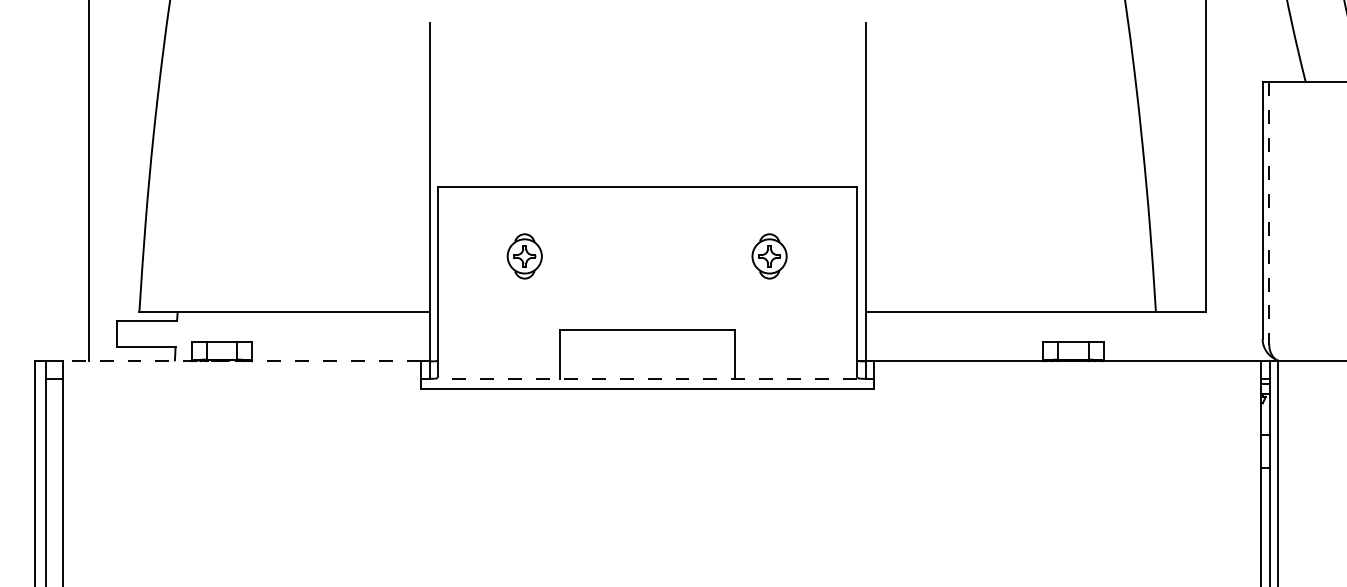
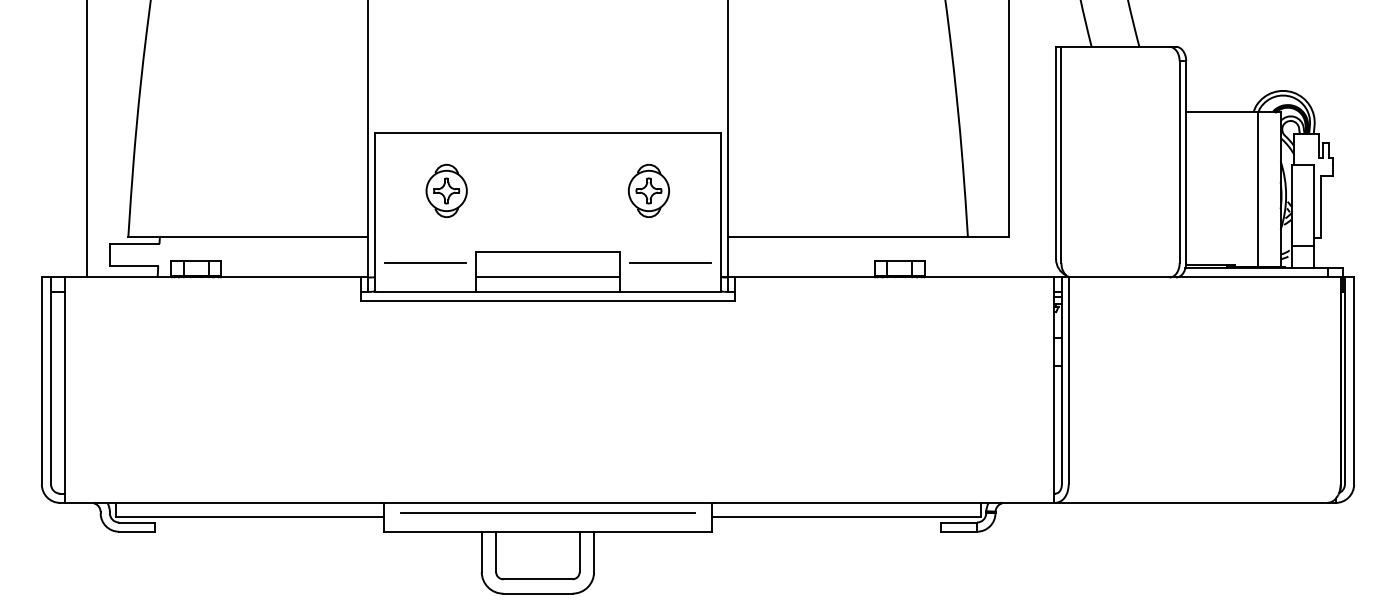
line: (1269, 211) -> (1061, 153), dashed -> solid
part: (524, 256) -> (446, 190), size x1.43
part: (769, 256) -> (648, 190), size x1.43
line: (499, 344) -> (425, 263), added
line: (795, 344) -> (670, 263), added
line: (241, 361) -> (212, 277), dashed -> solid
line: (648, 361) -> (548, 277), added
line: (648, 378) -> (548, 291), dashed -> solid

